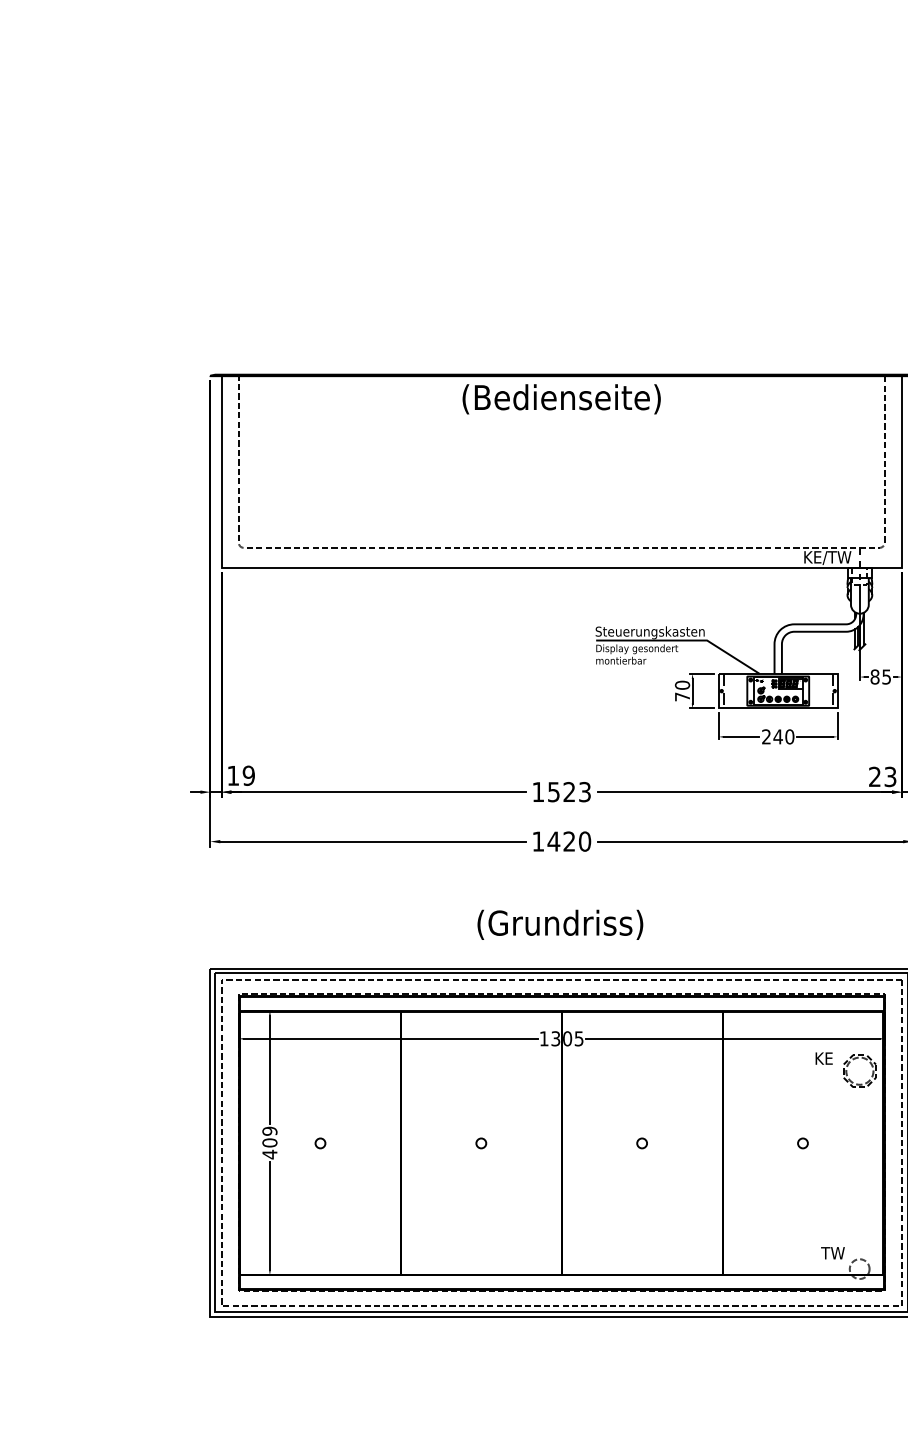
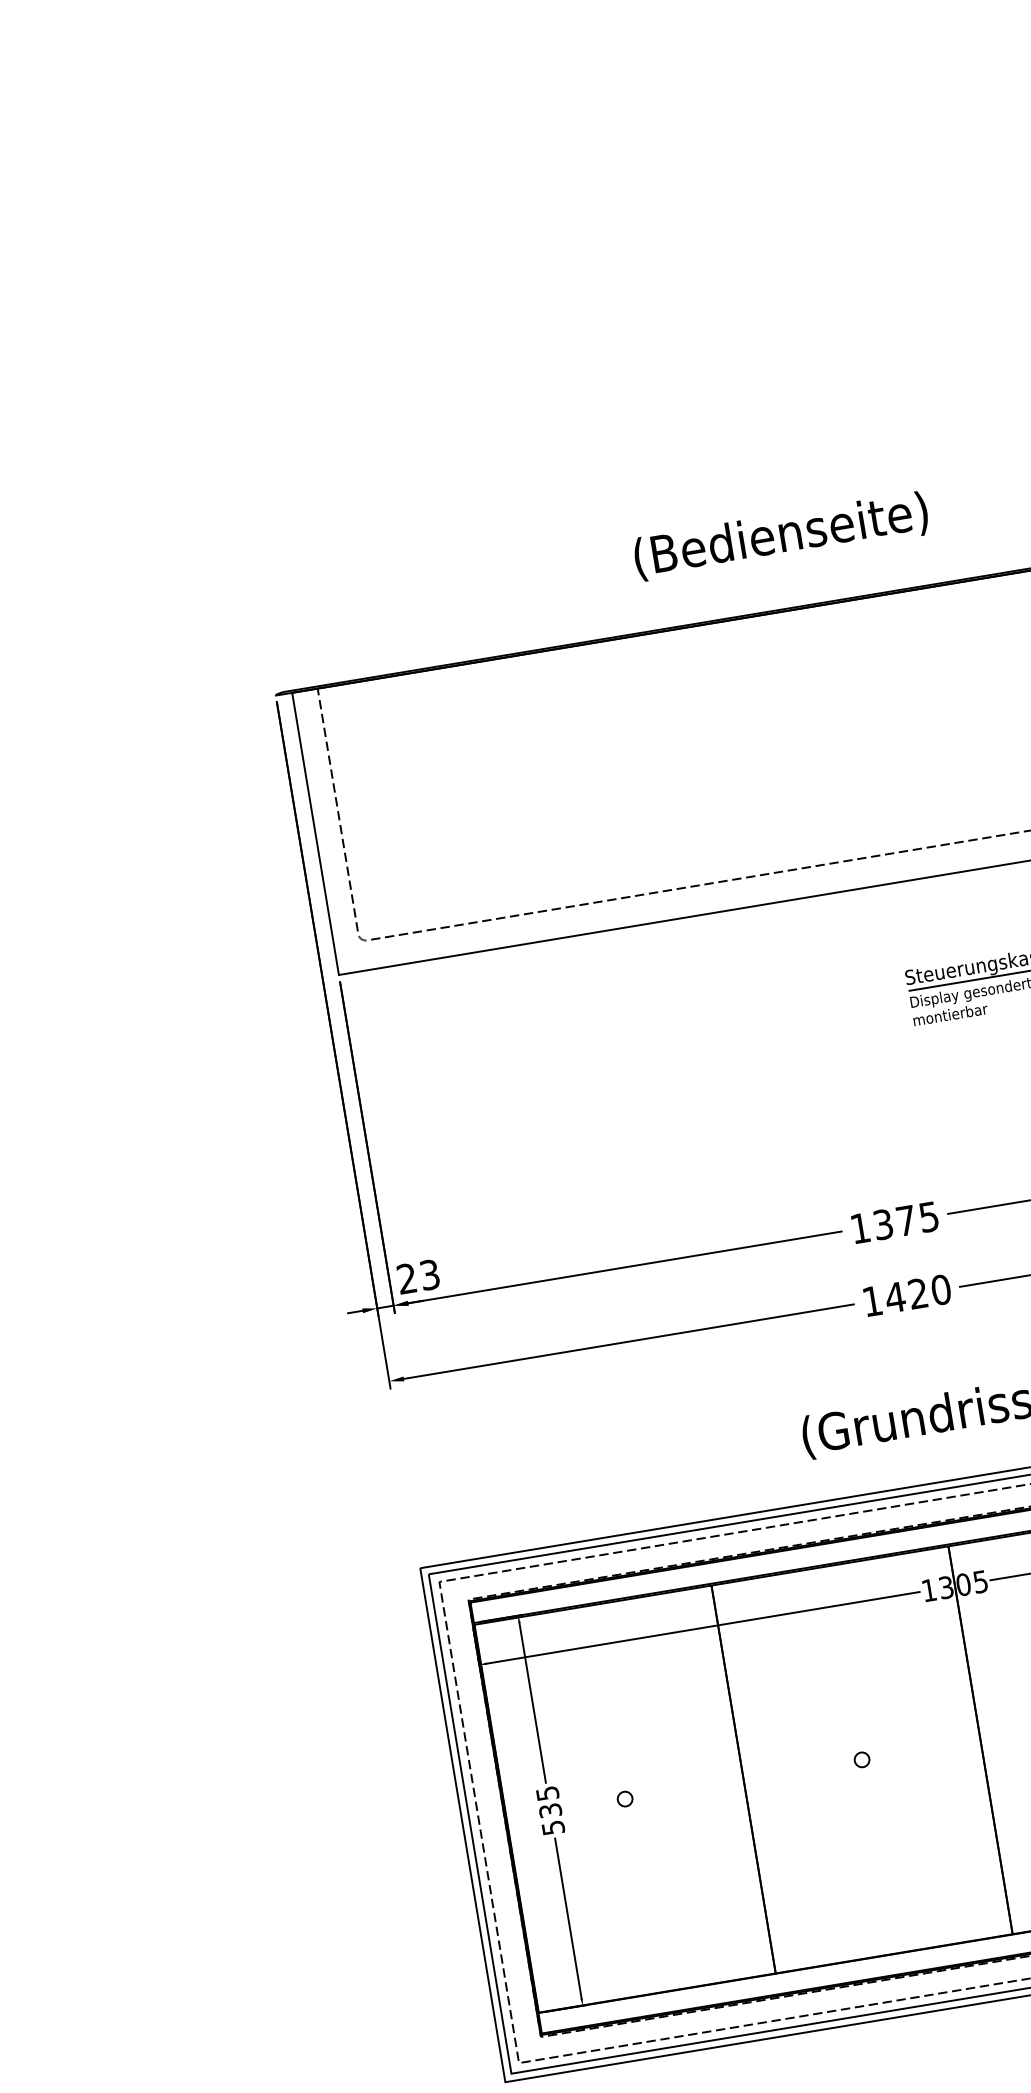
text: (561, 399) -> (780, 536), moved
text: (240, 775) -> (417, 1276), 19 -> 23
text: (569, 791) -> (906, 1219), 1523 -> 1375
text: (269, 1142) -> (549, 1810), 409 -> 535

